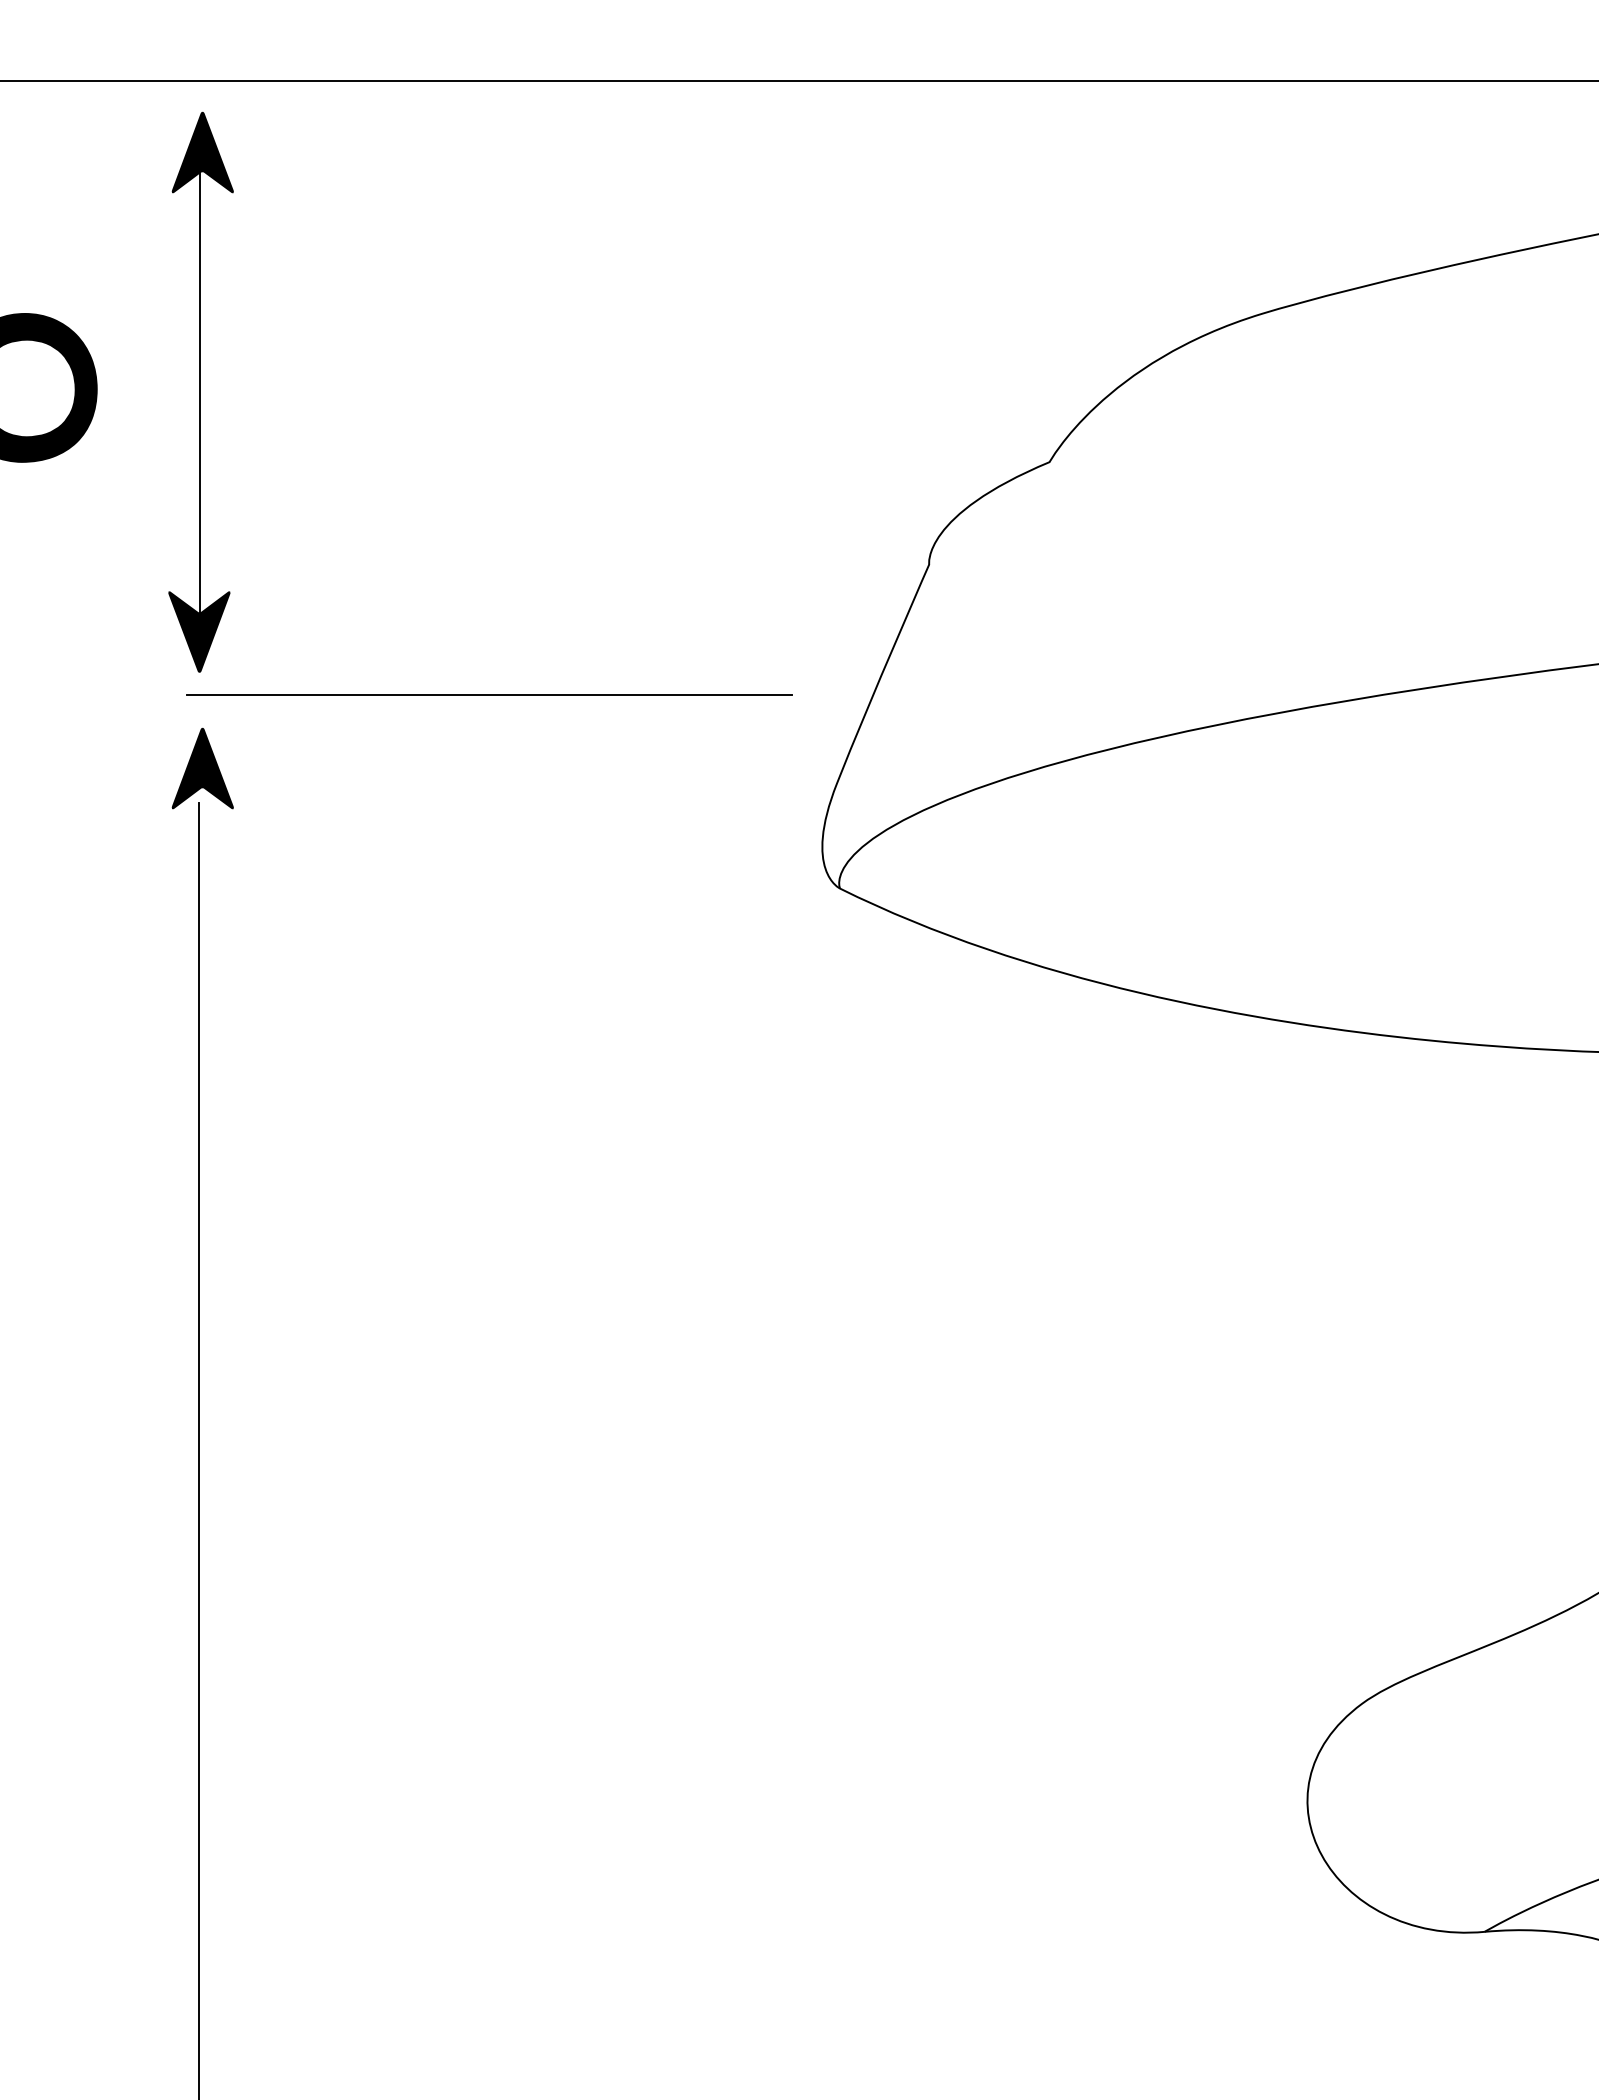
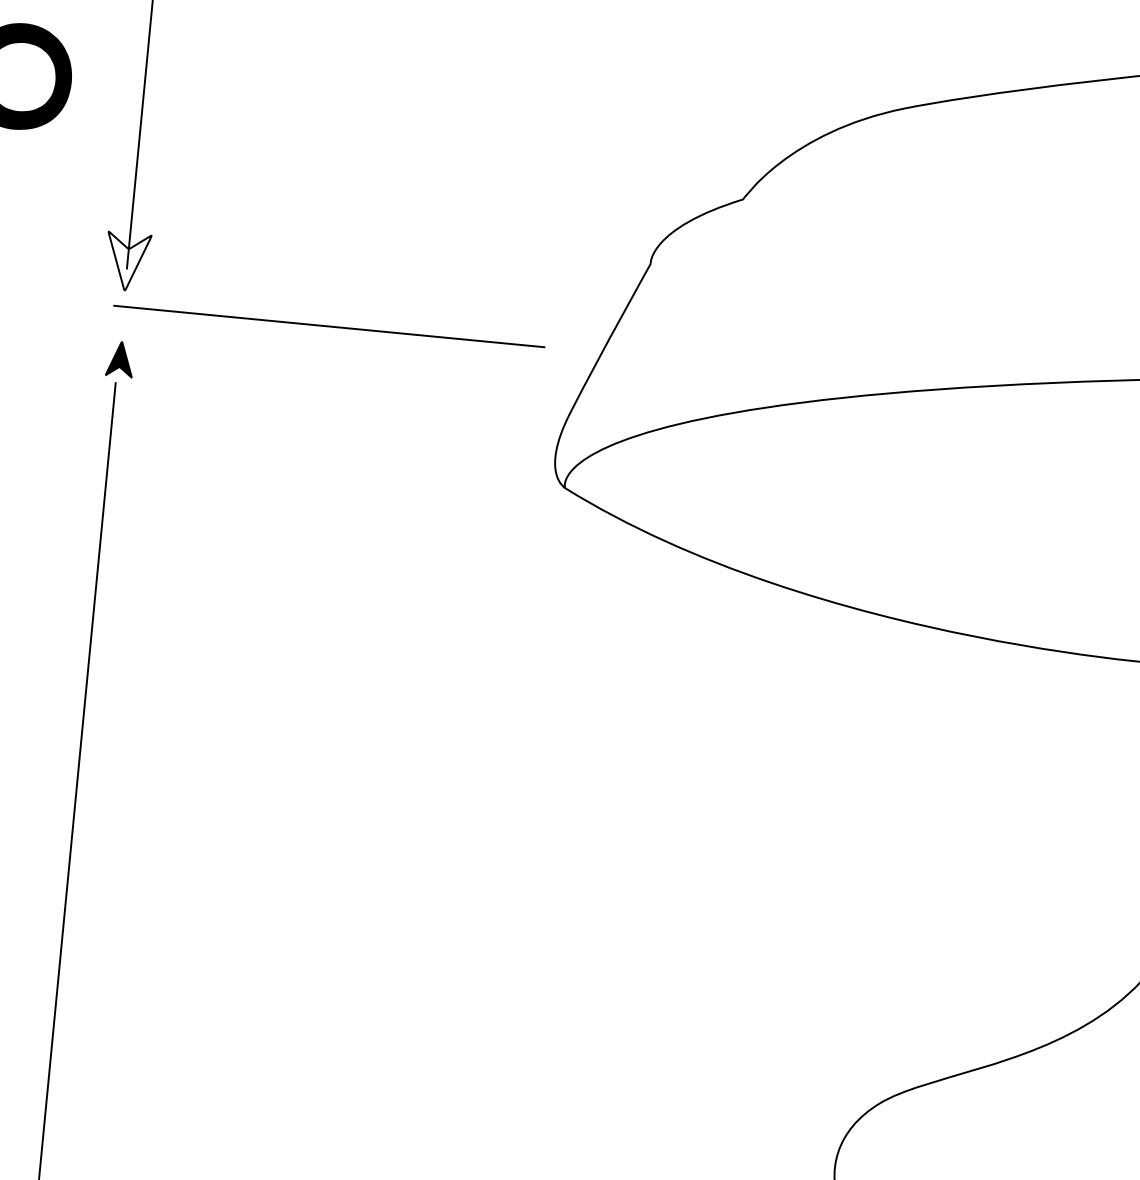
fill: (199, 631) -> (127, 261), removed
part: (202, 768) -> (120, 359), size x0.6

